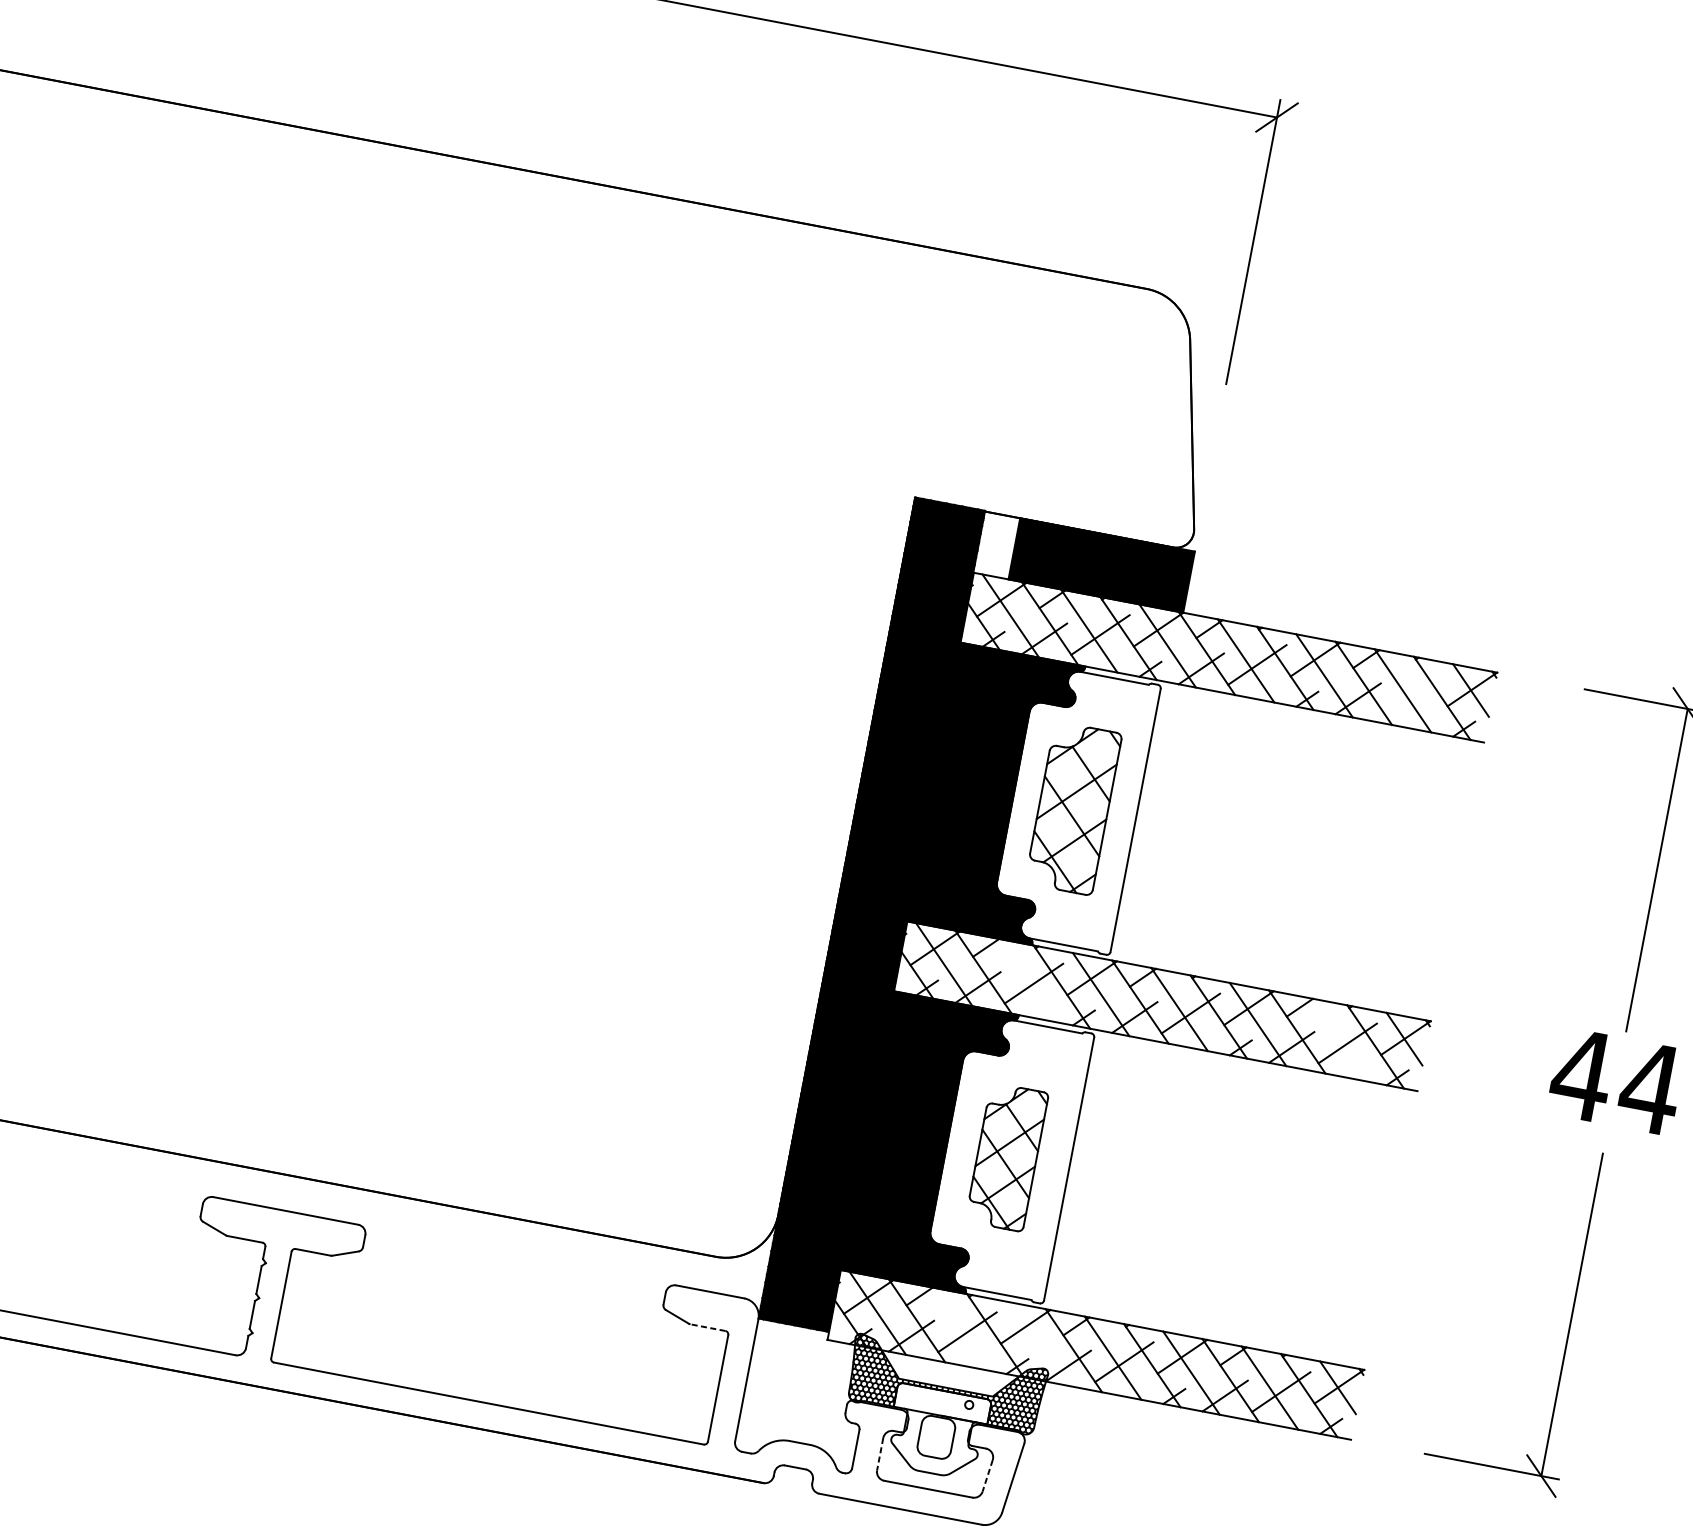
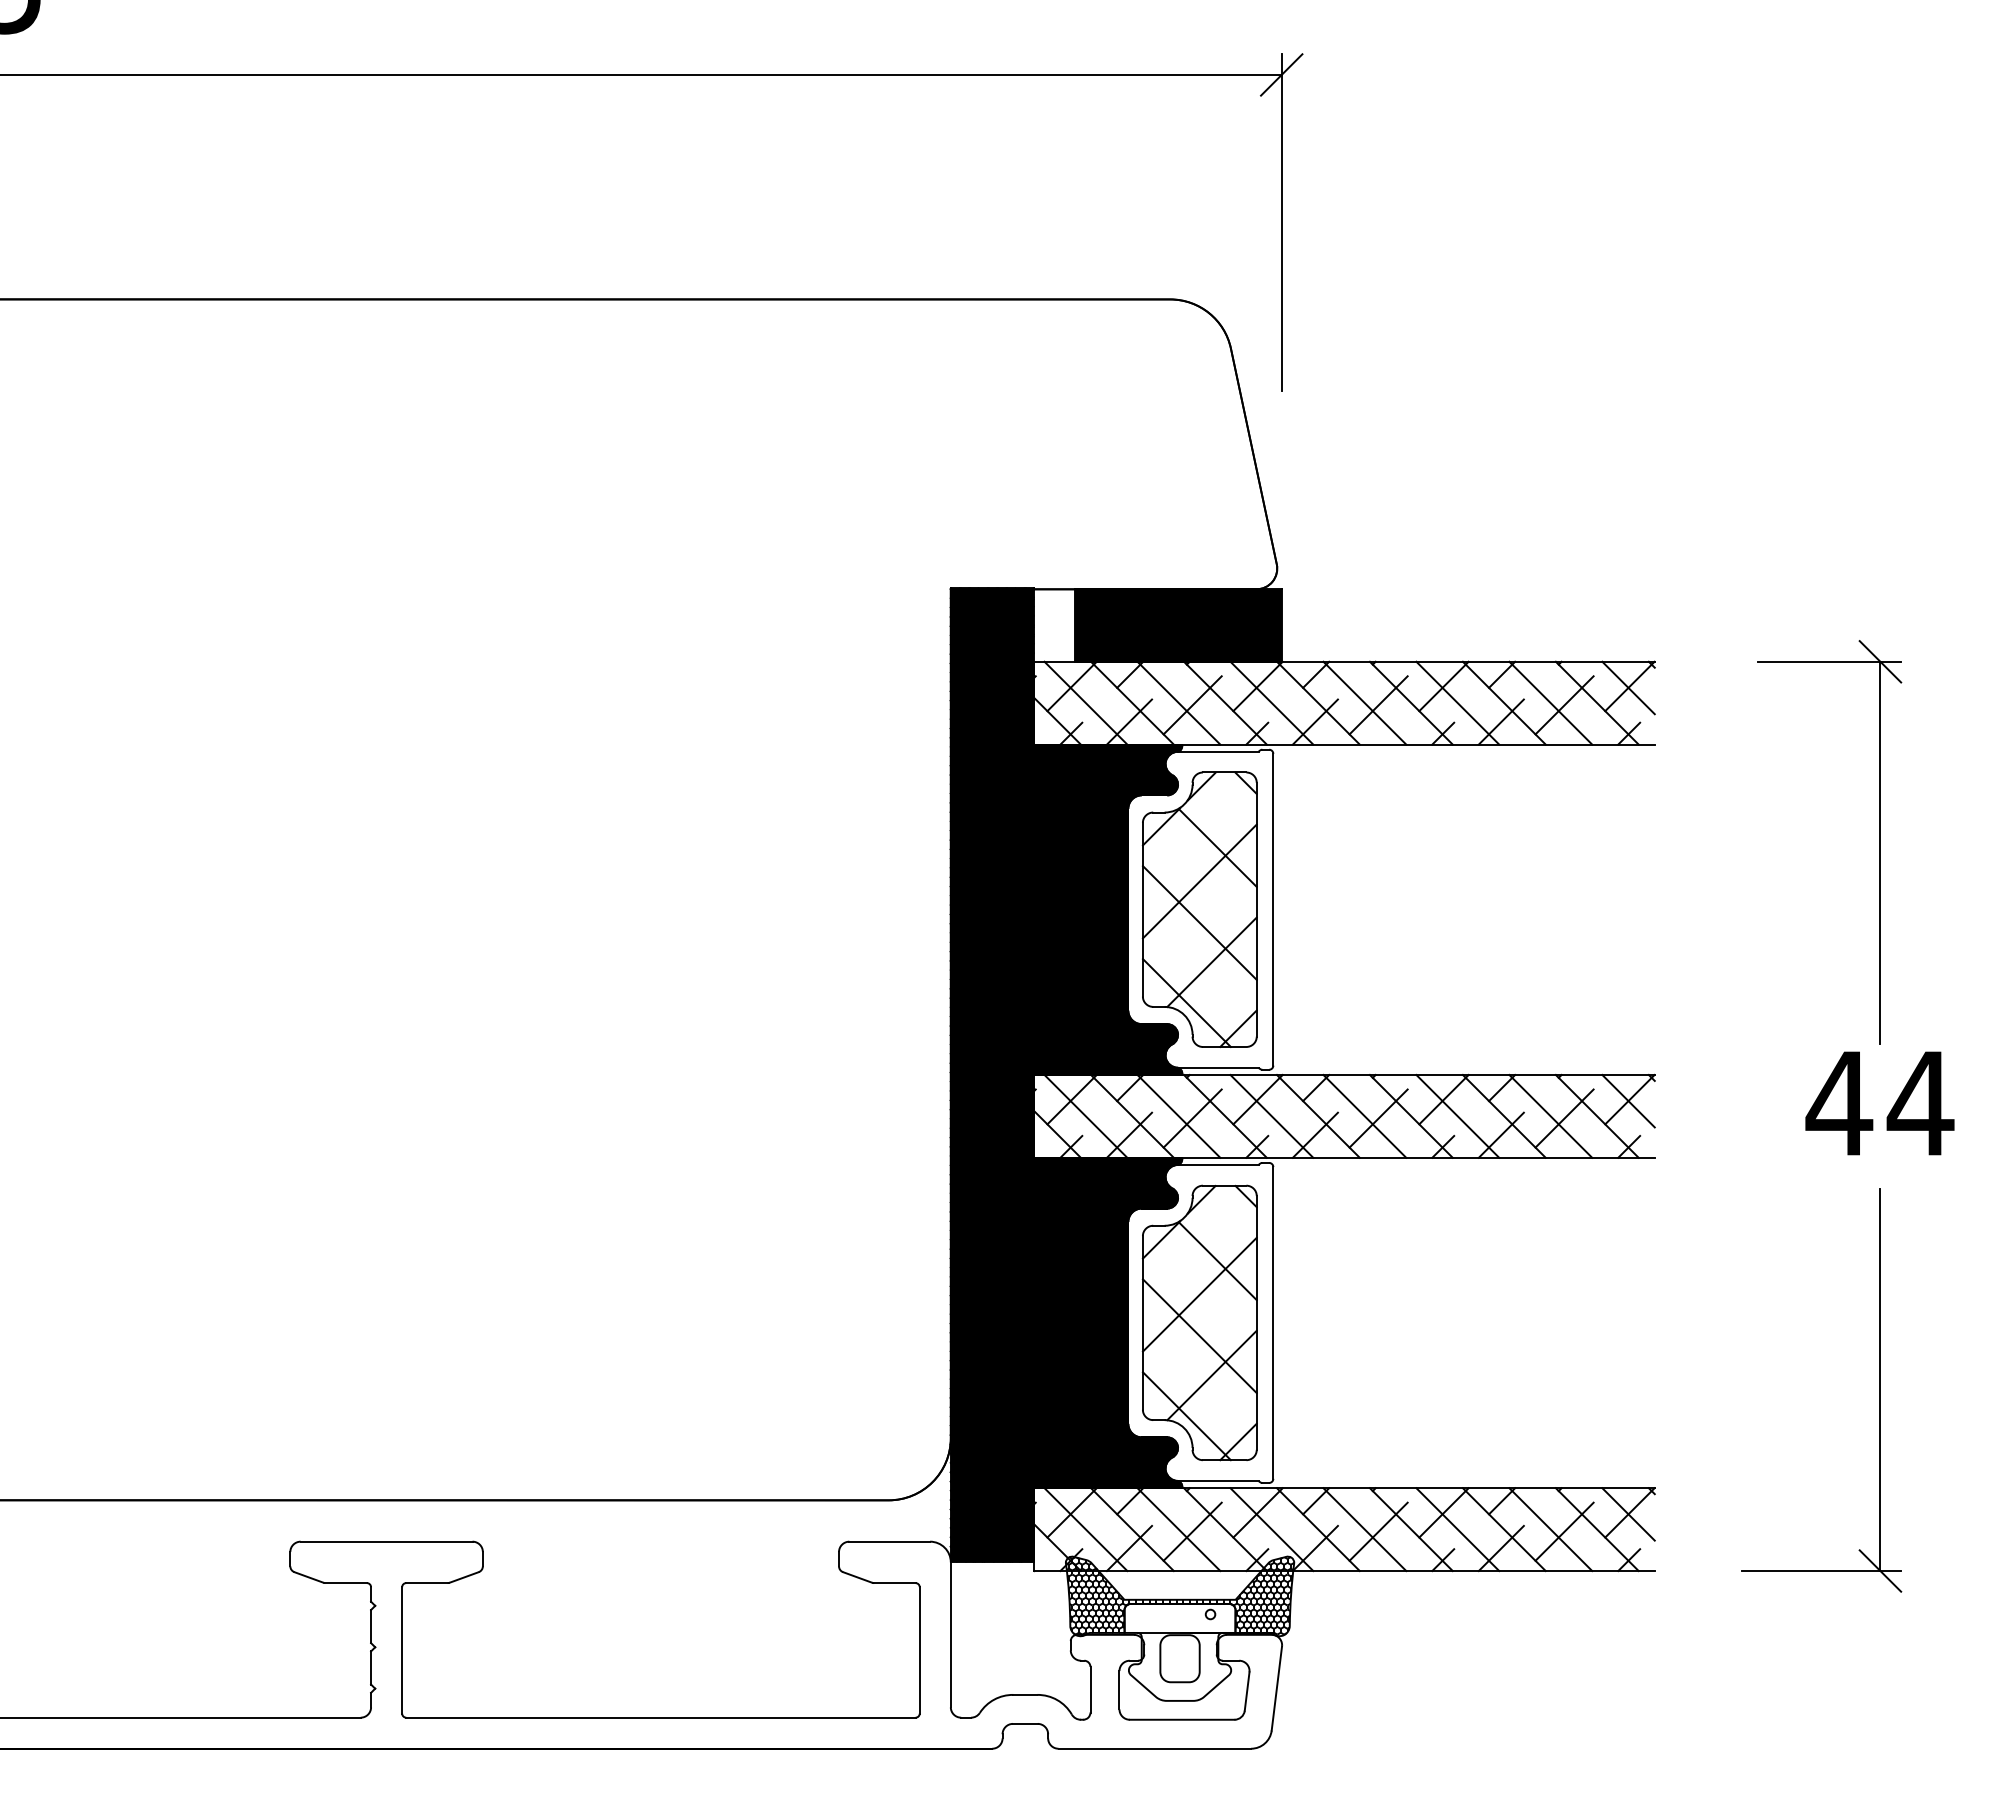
line: (1414, 695) -> (1564, 705), added
part: (1073, 808) -> (1199, 909), size x1.43
line: (1022, 978) -> (1178, 1115), added
line: (1336, 1038) -> (1550, 1115), added
part: (1006, 1156) -> (1199, 1322), size x1.67
line: (707, 1327) -> (894, 1583), dashed -> solid
line: (955, 1328) -> (1178, 1529), added
line: (1034, 1343) -> (1271, 1529), added
line: (880, 1454) -> (1119, 1690), dashed -> solid
line: (987, 1476) -> (1247, 1692), dashed -> solid

